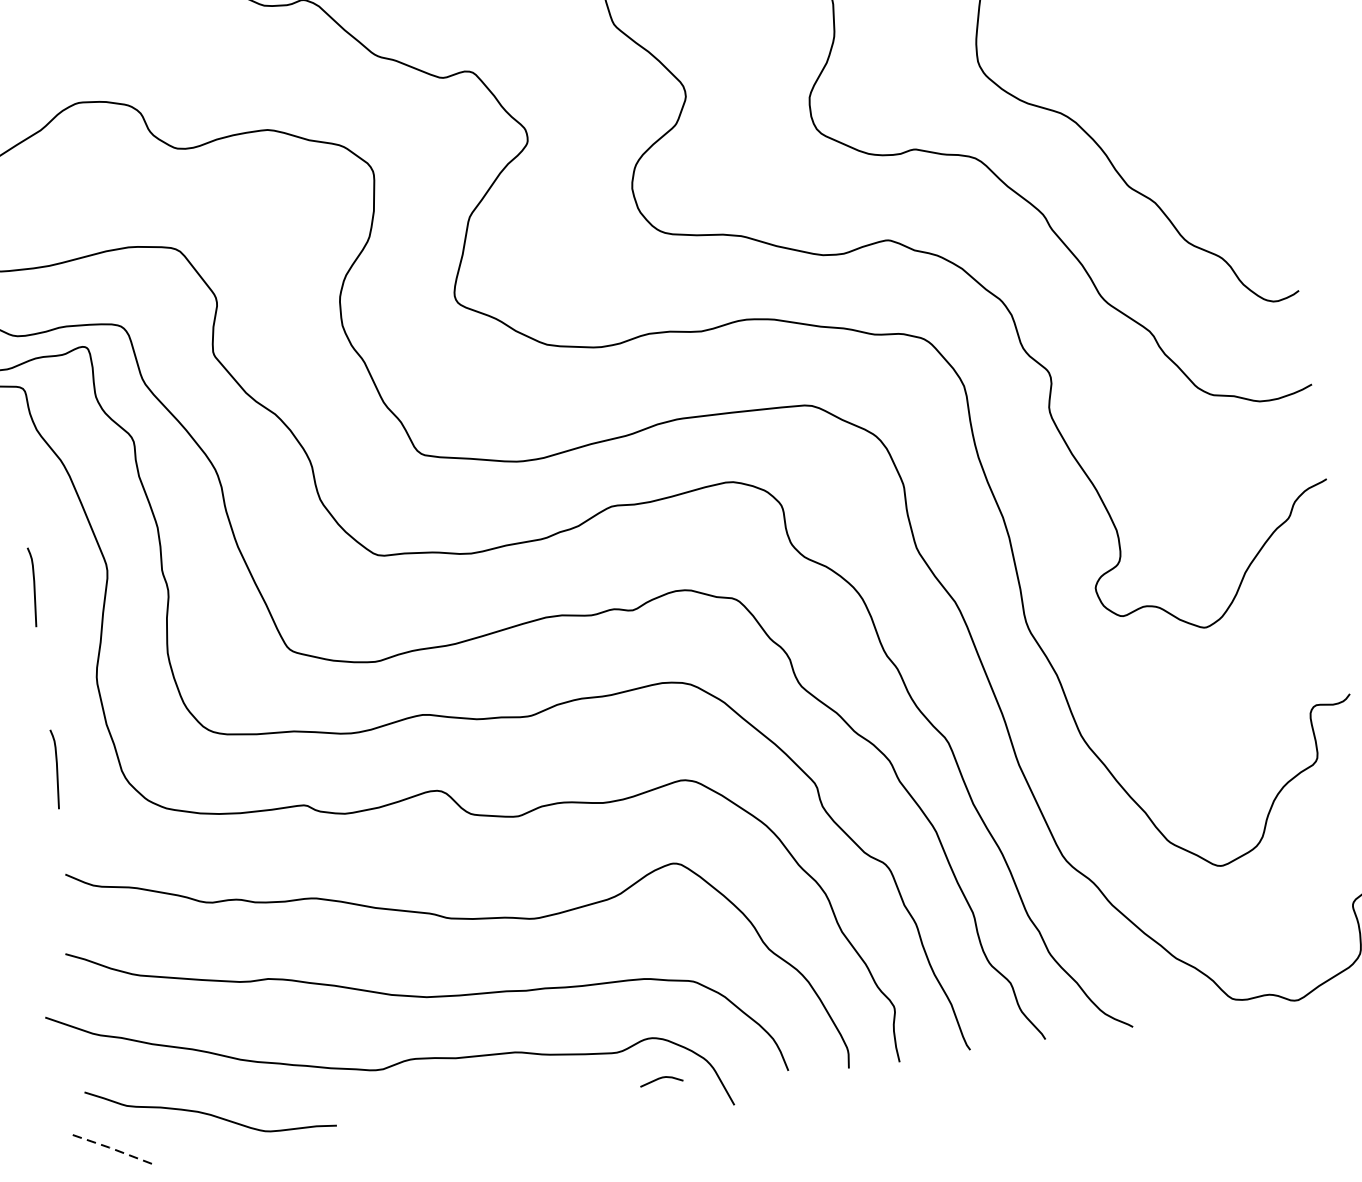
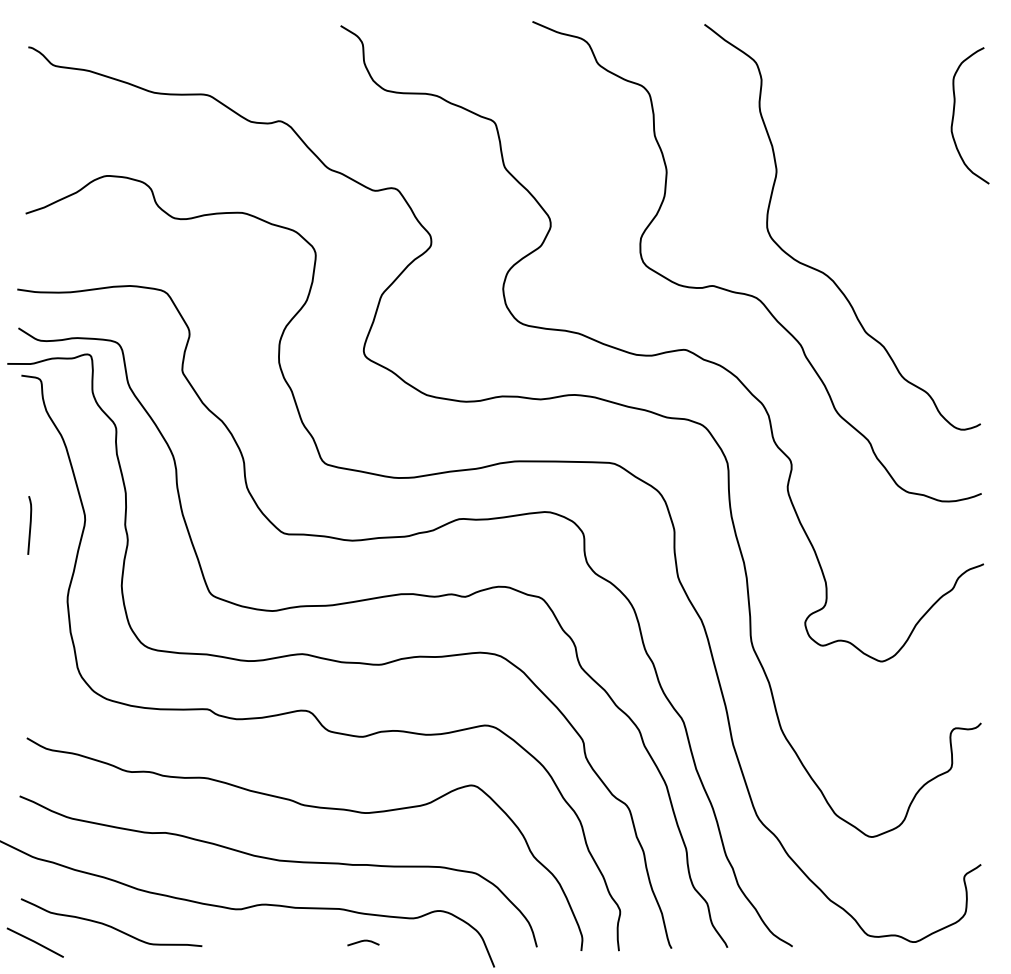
curve: (55, 769) -> (29, 660), removed
curve: (661, 1078) -> (363, 941), moved
line: (111, 1148) -> (35, 942), dashed -> solid

